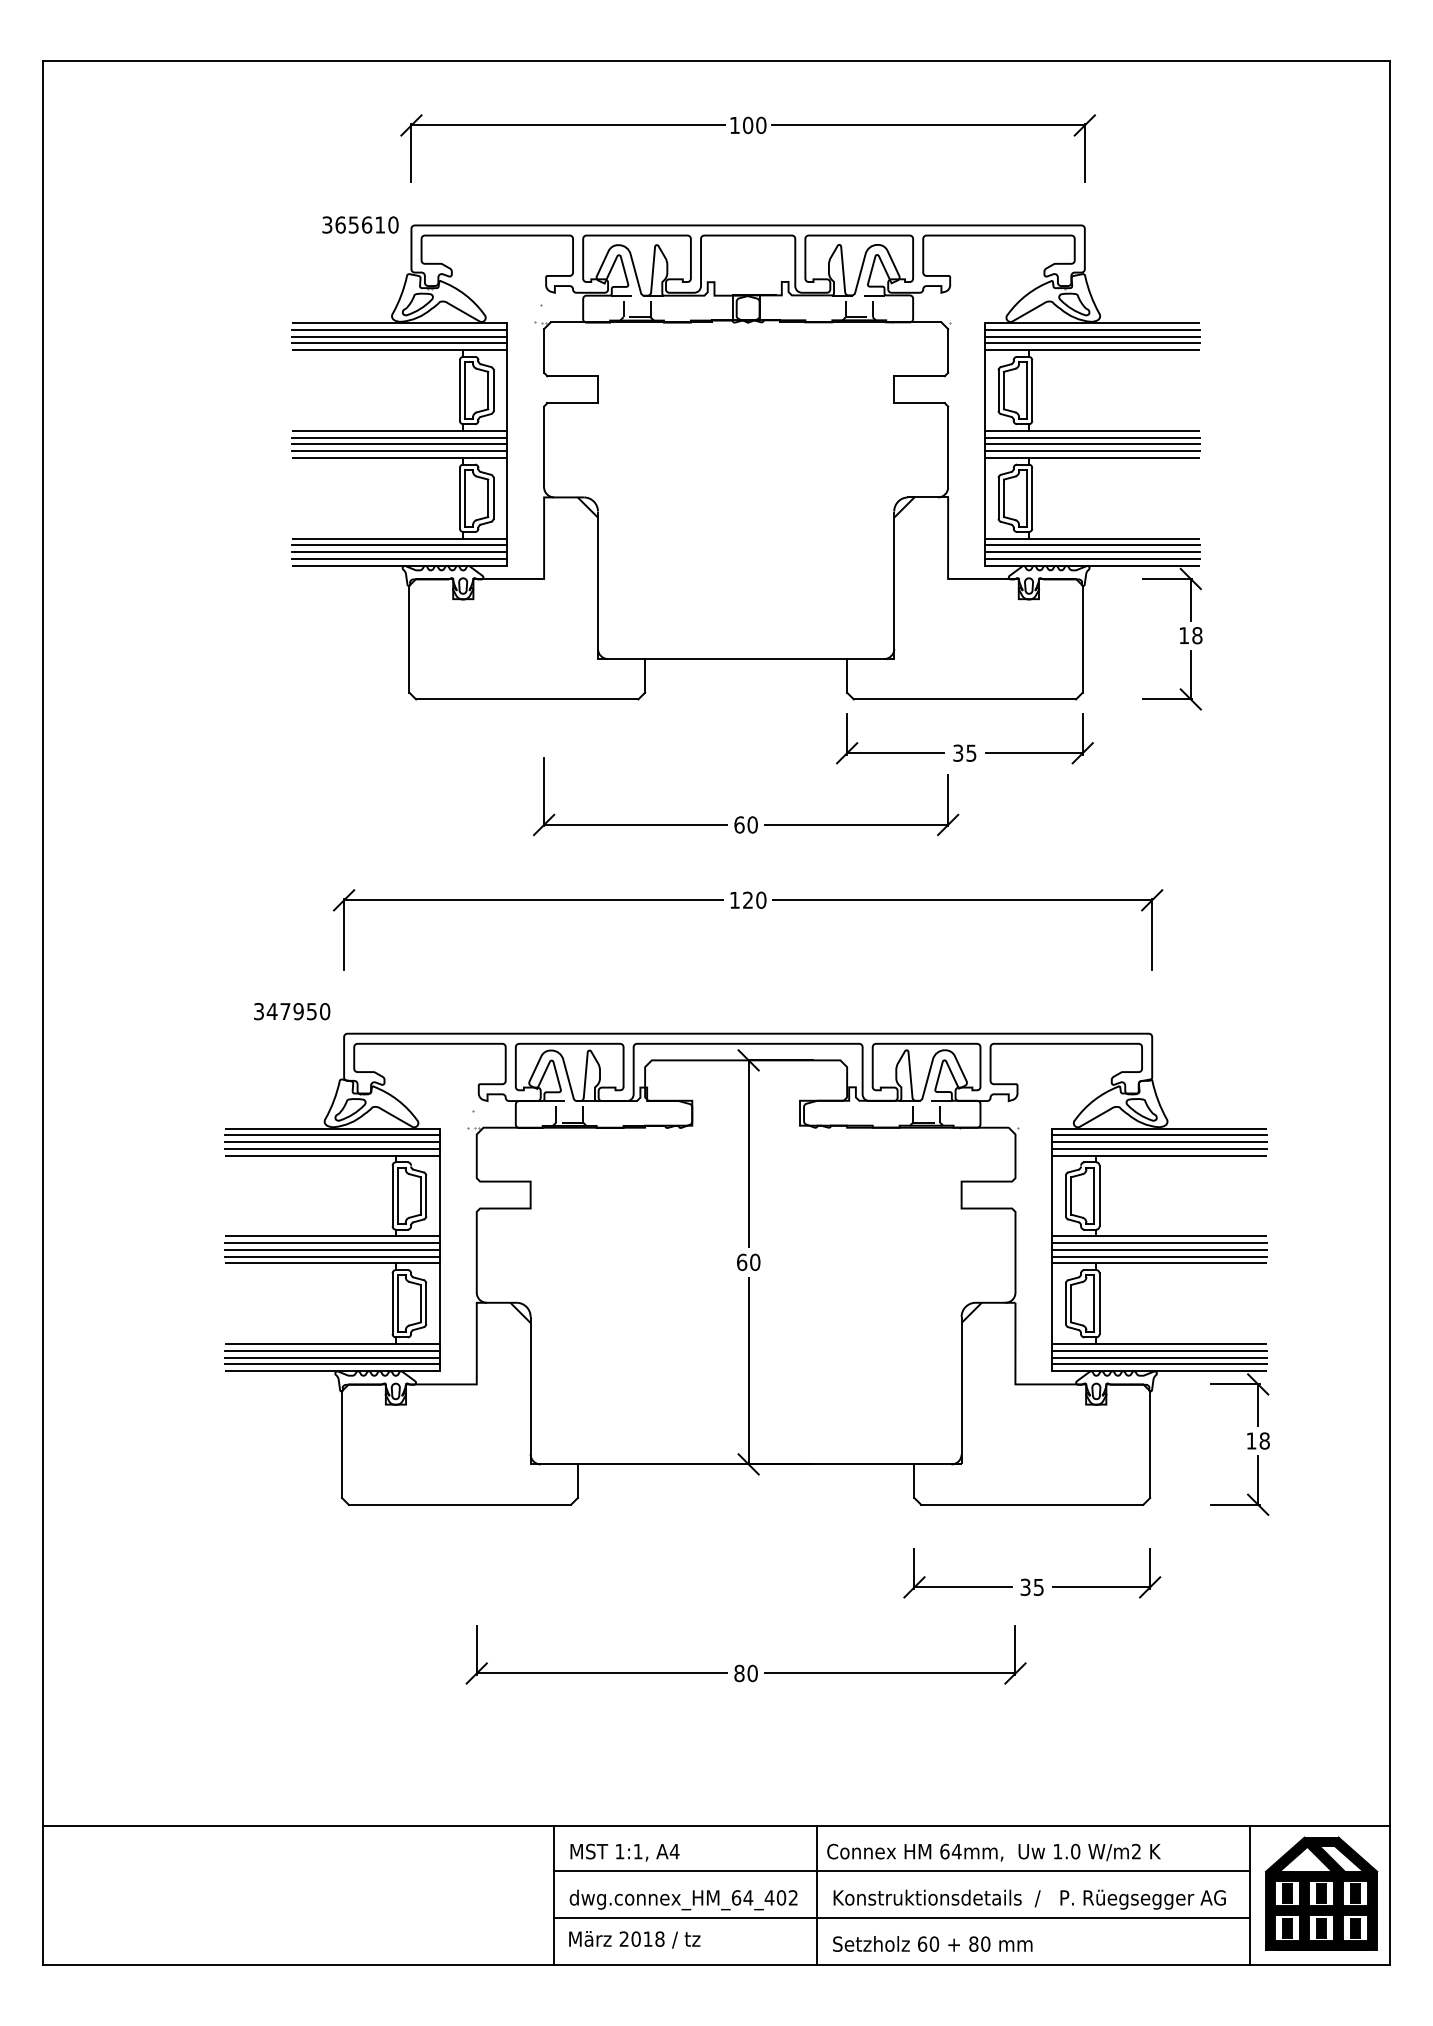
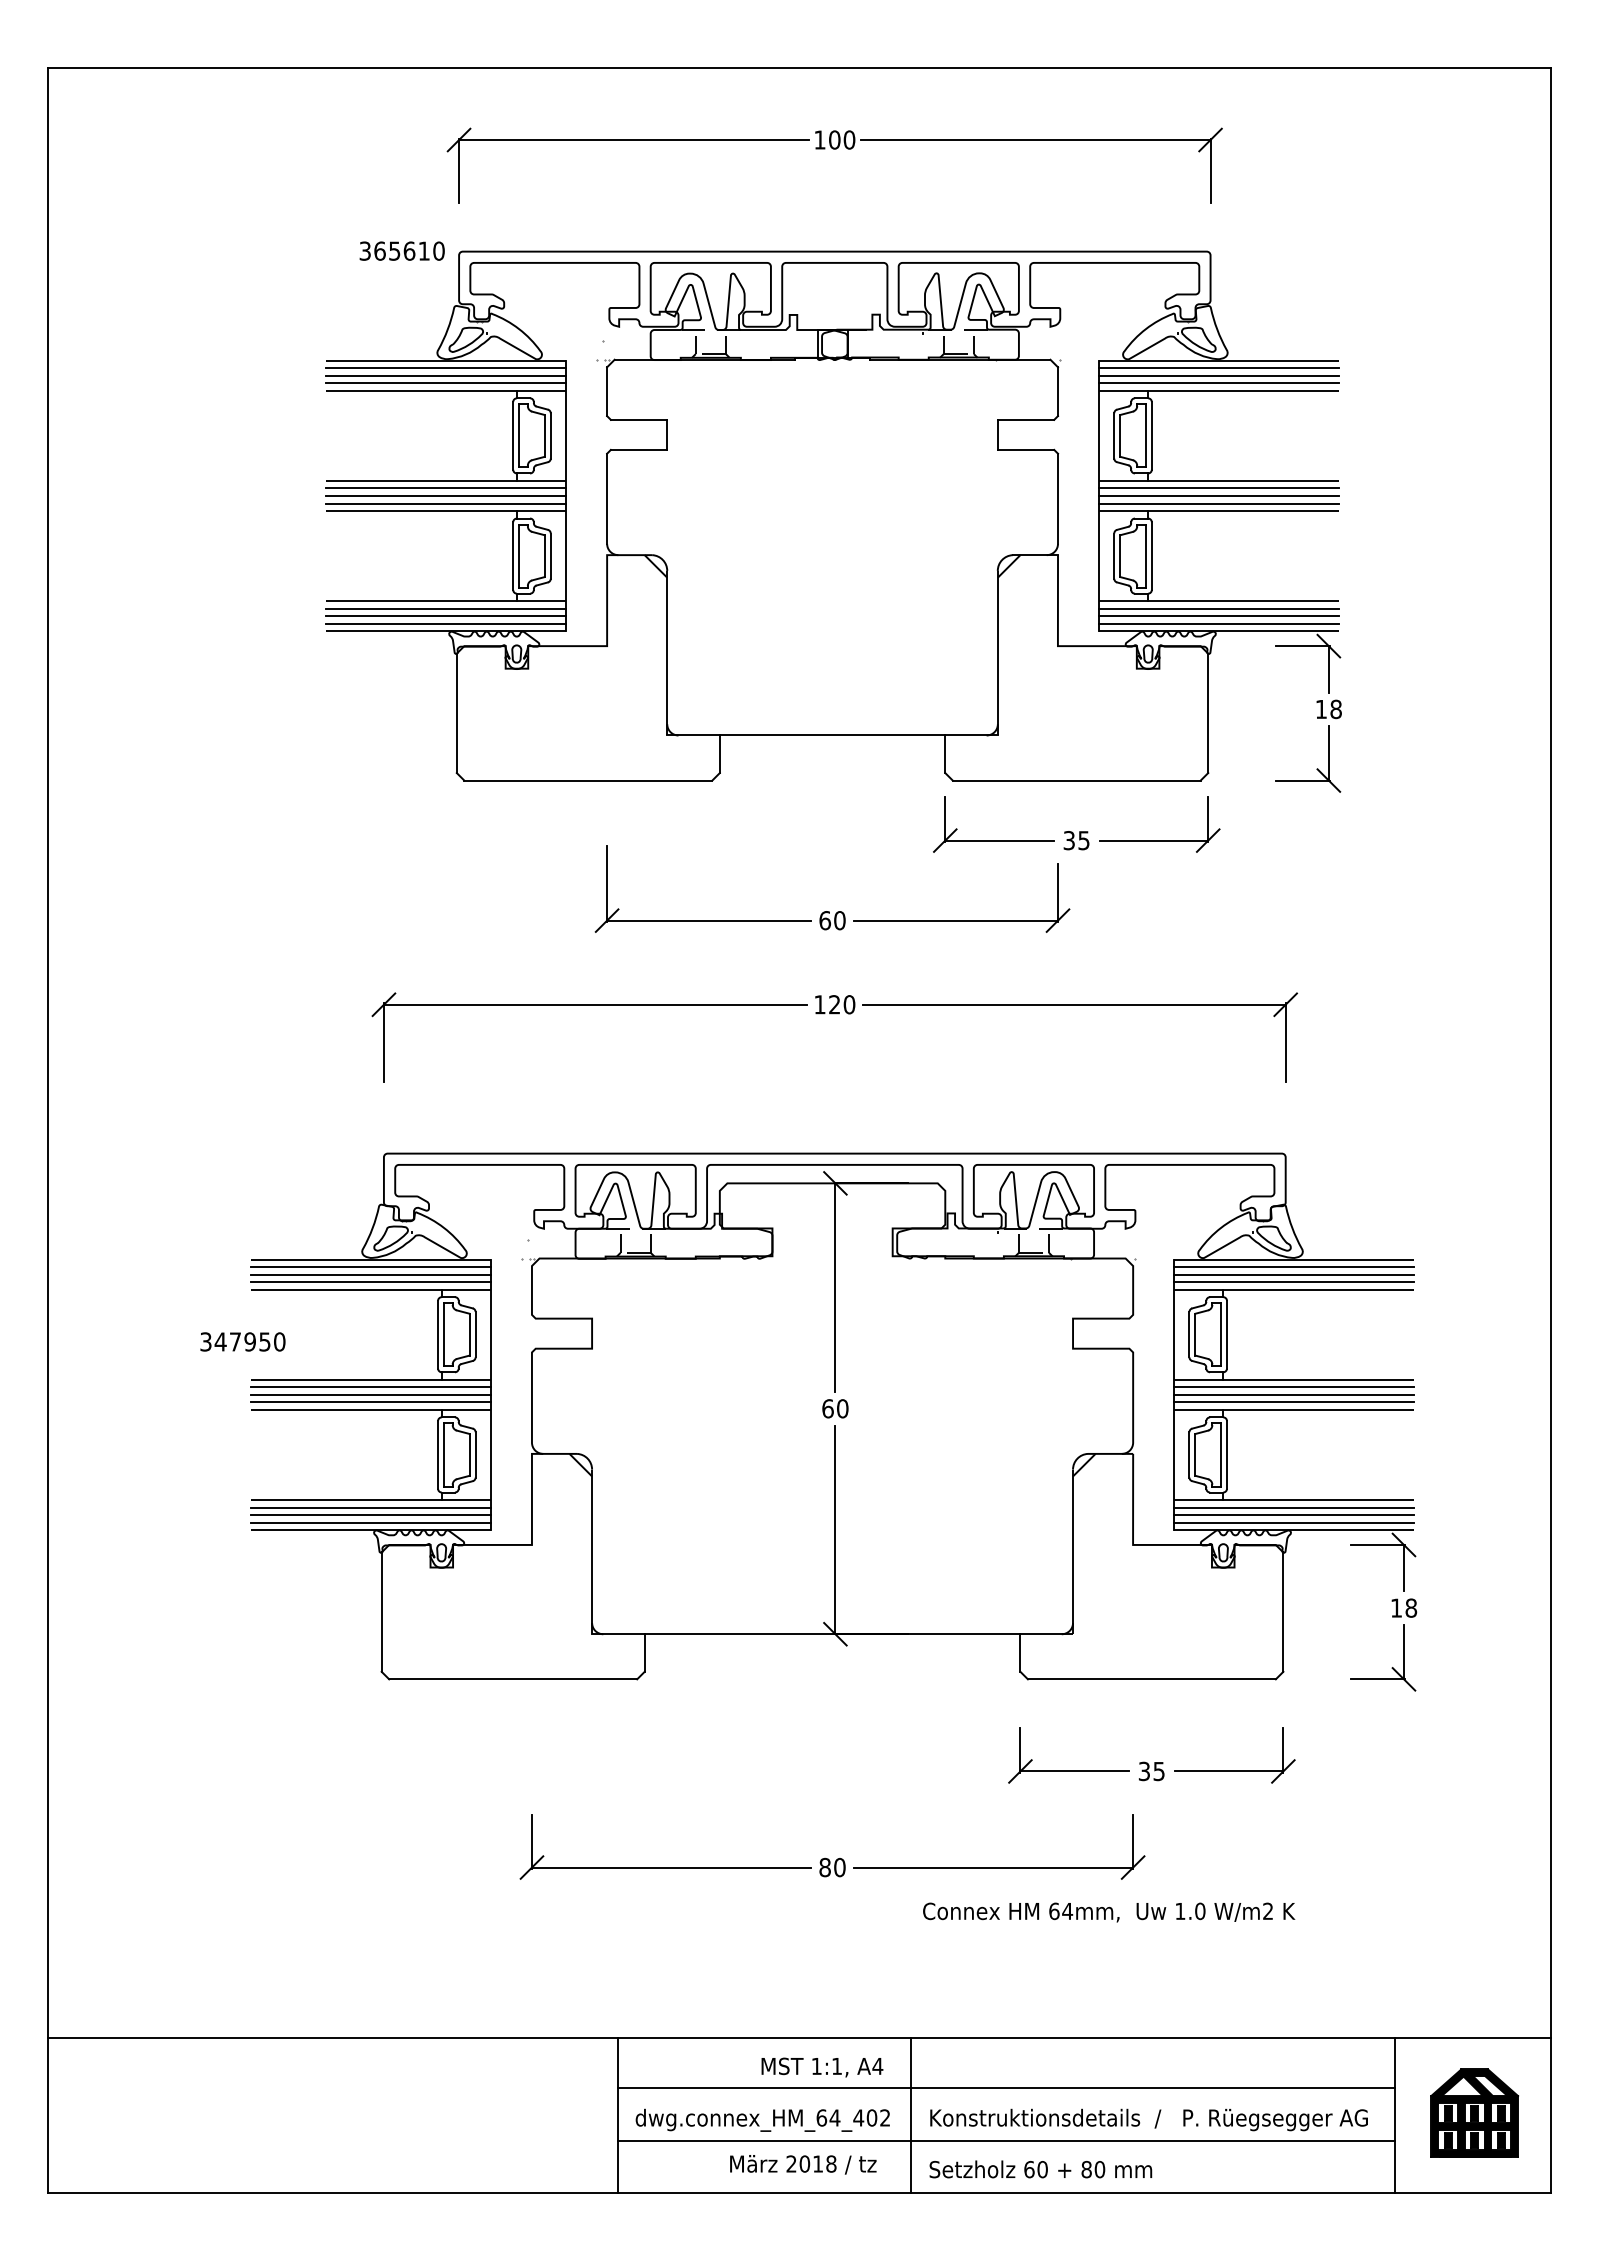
text: (291, 1011) -> (242, 1341), moved
text: (625, 1852) -> (822, 2067), moved
text: (994, 1852) -> (1109, 1912), moved
part: (1321, 1892) -> (1474, 2112), size x0.7
text: (634, 1939) -> (803, 2164), moved

